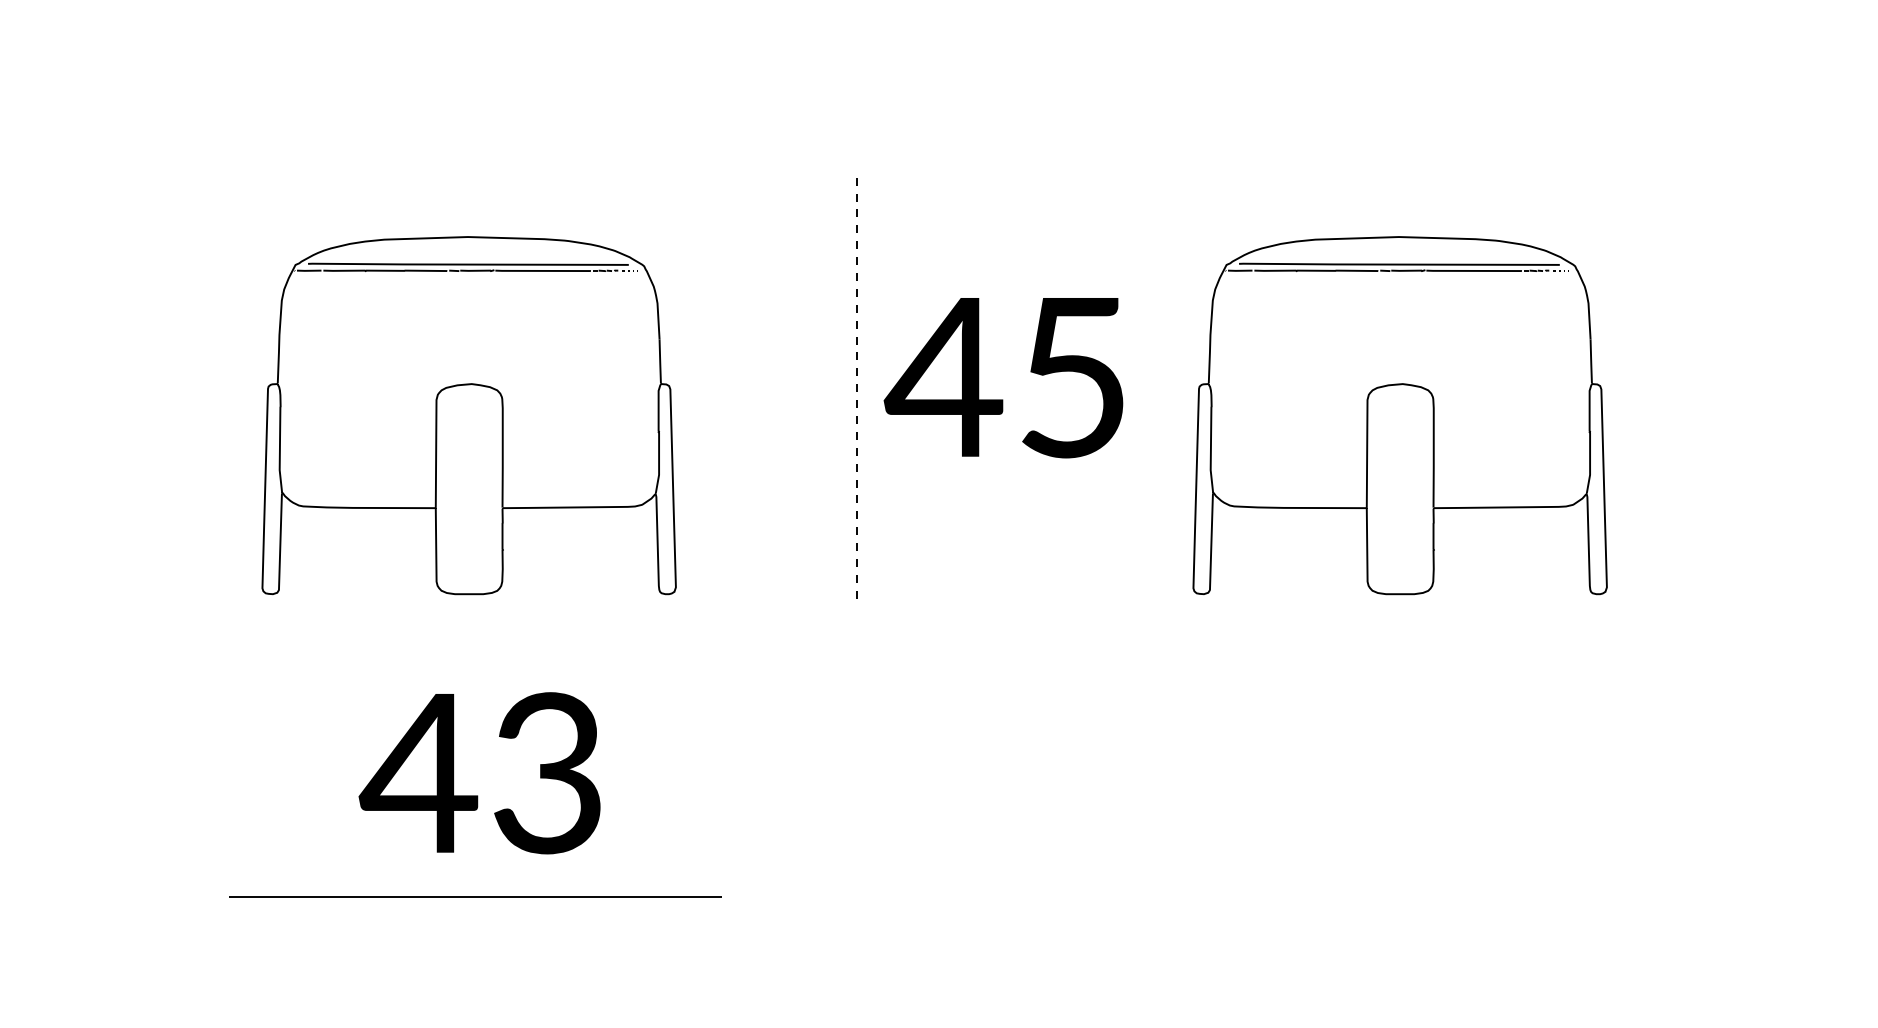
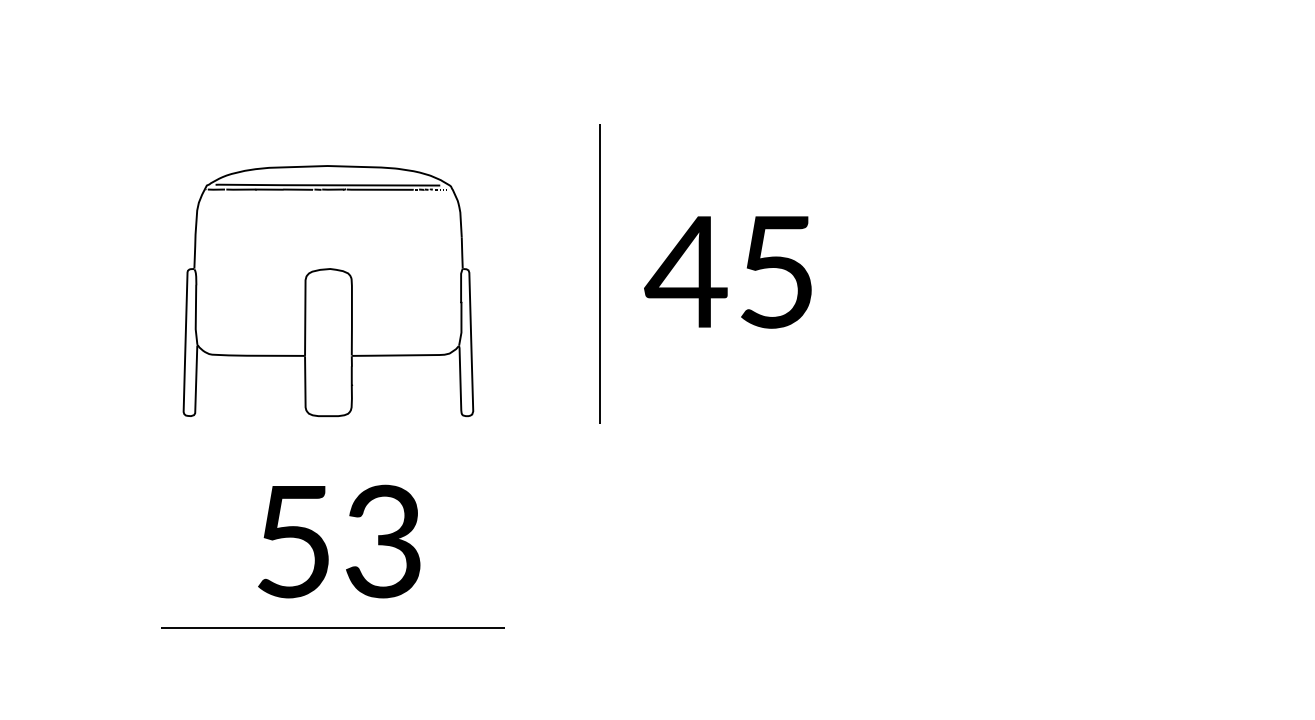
text: (1003, 378) -> (727, 272), moved
line: (856, 391) -> (599, 274), dashed -> solid
part: (1399, 415) -> (980, 291), removed
text: (418, 774) -> (292, 542), 43 -> 53

